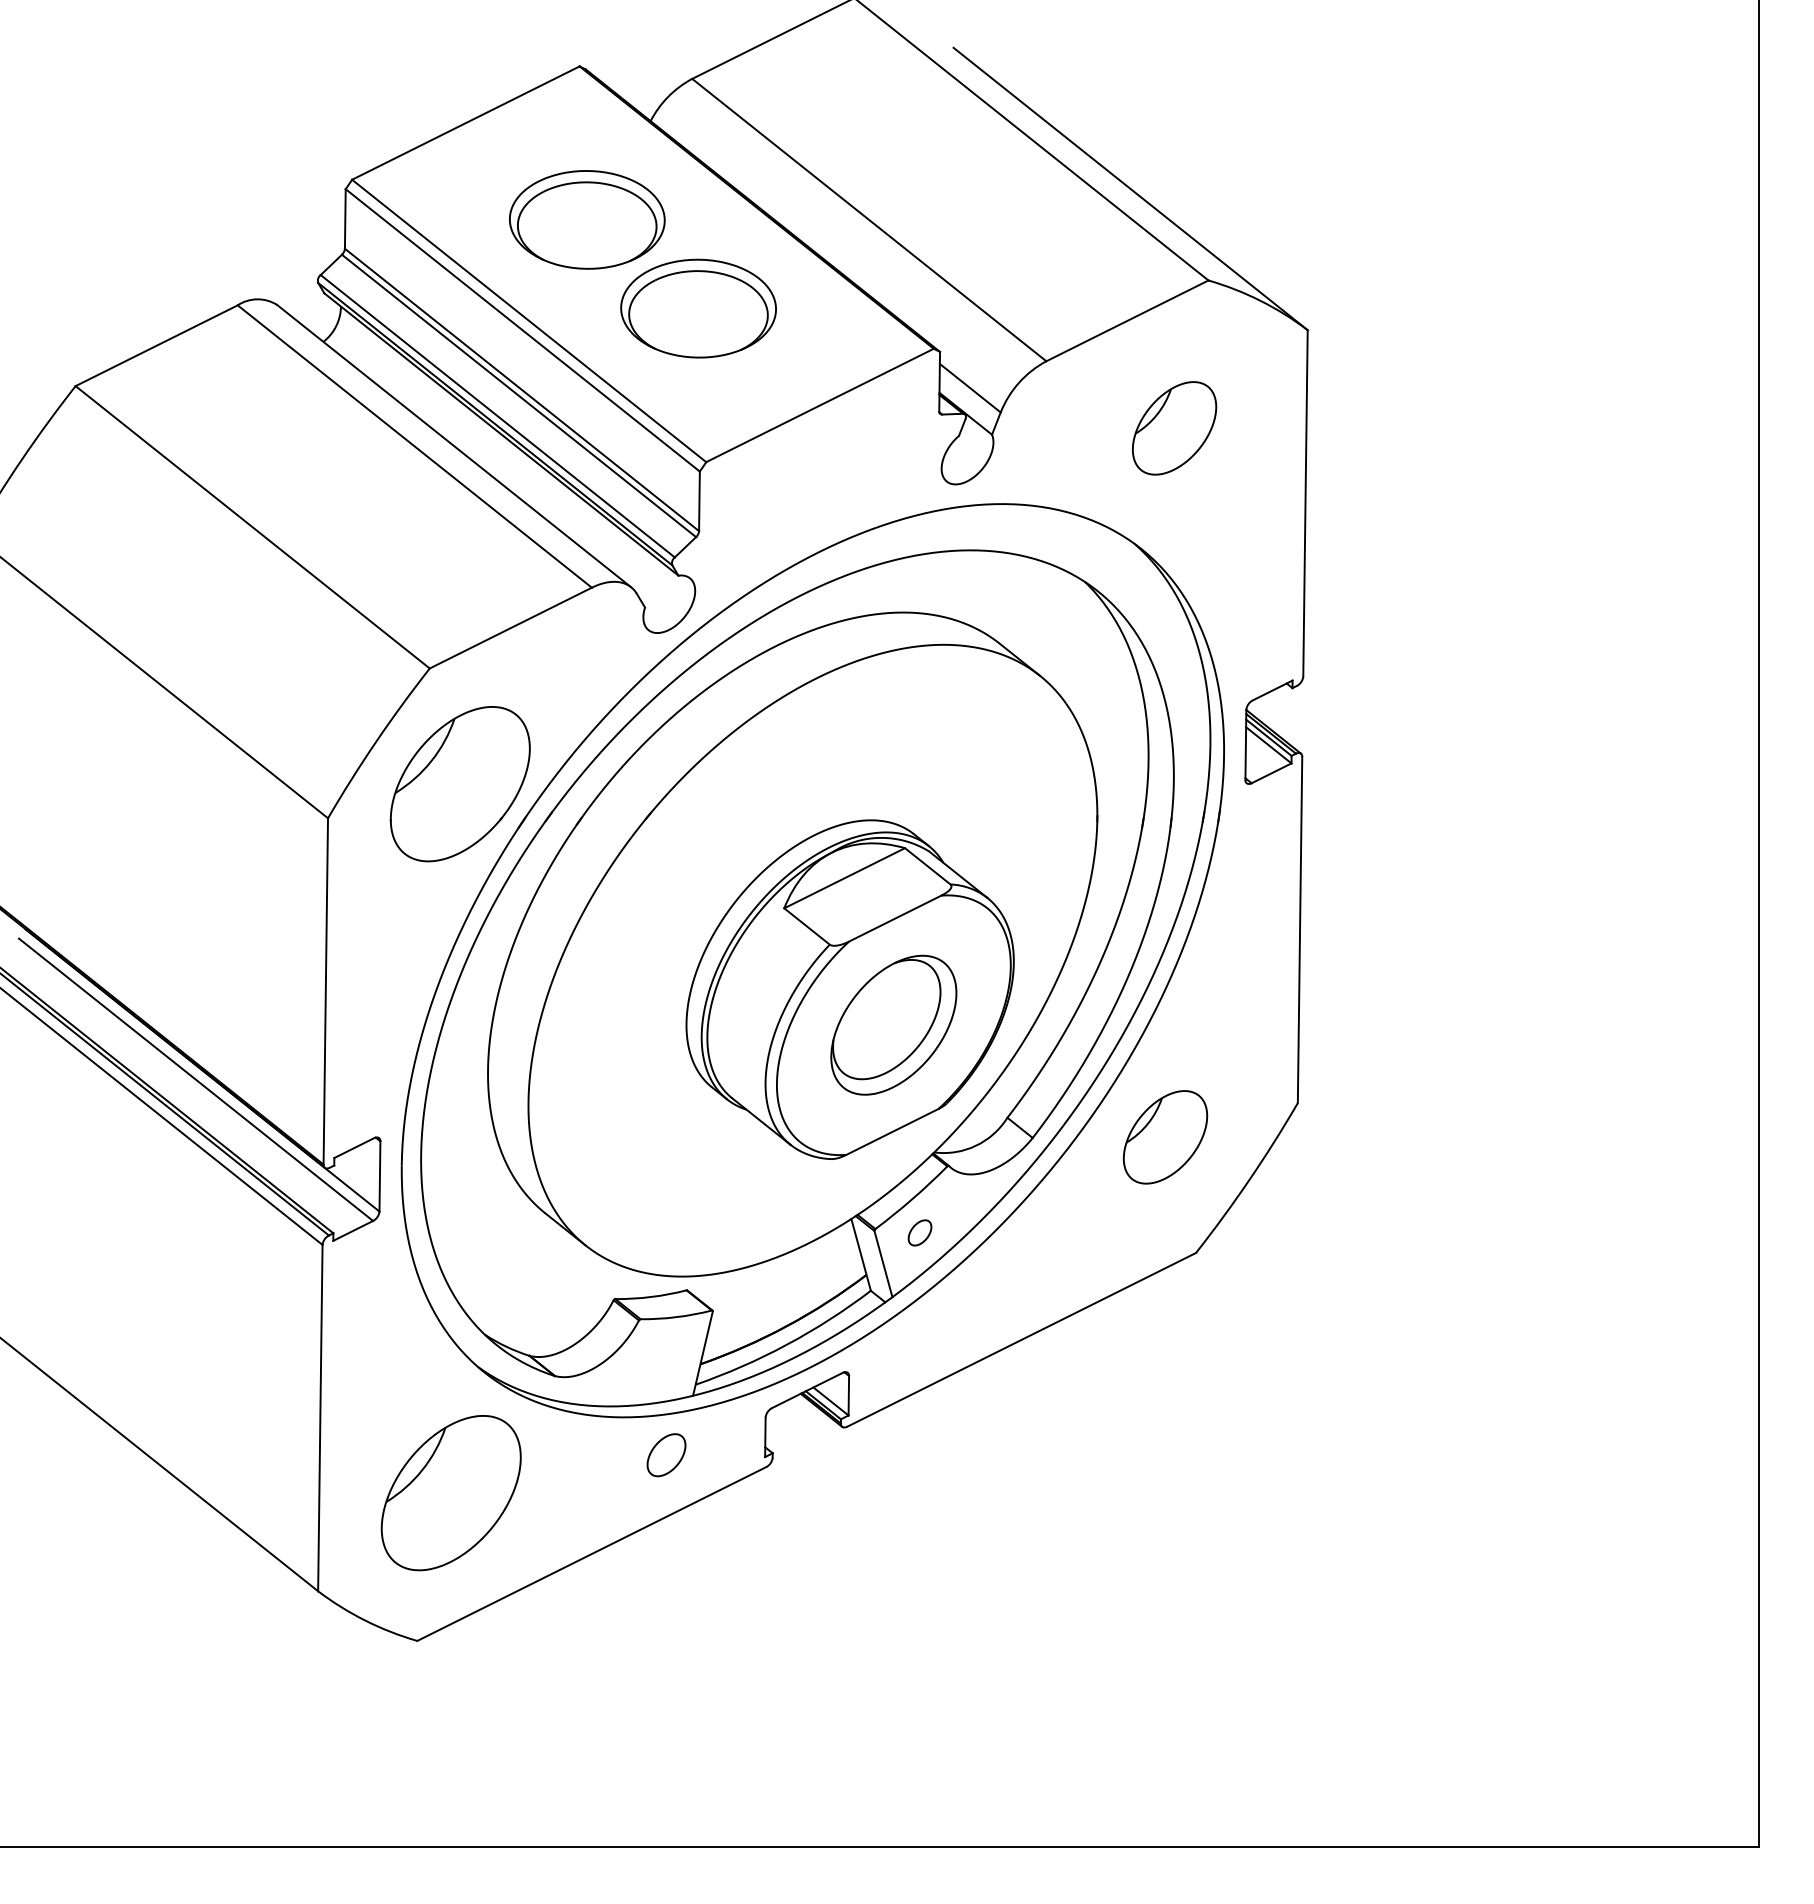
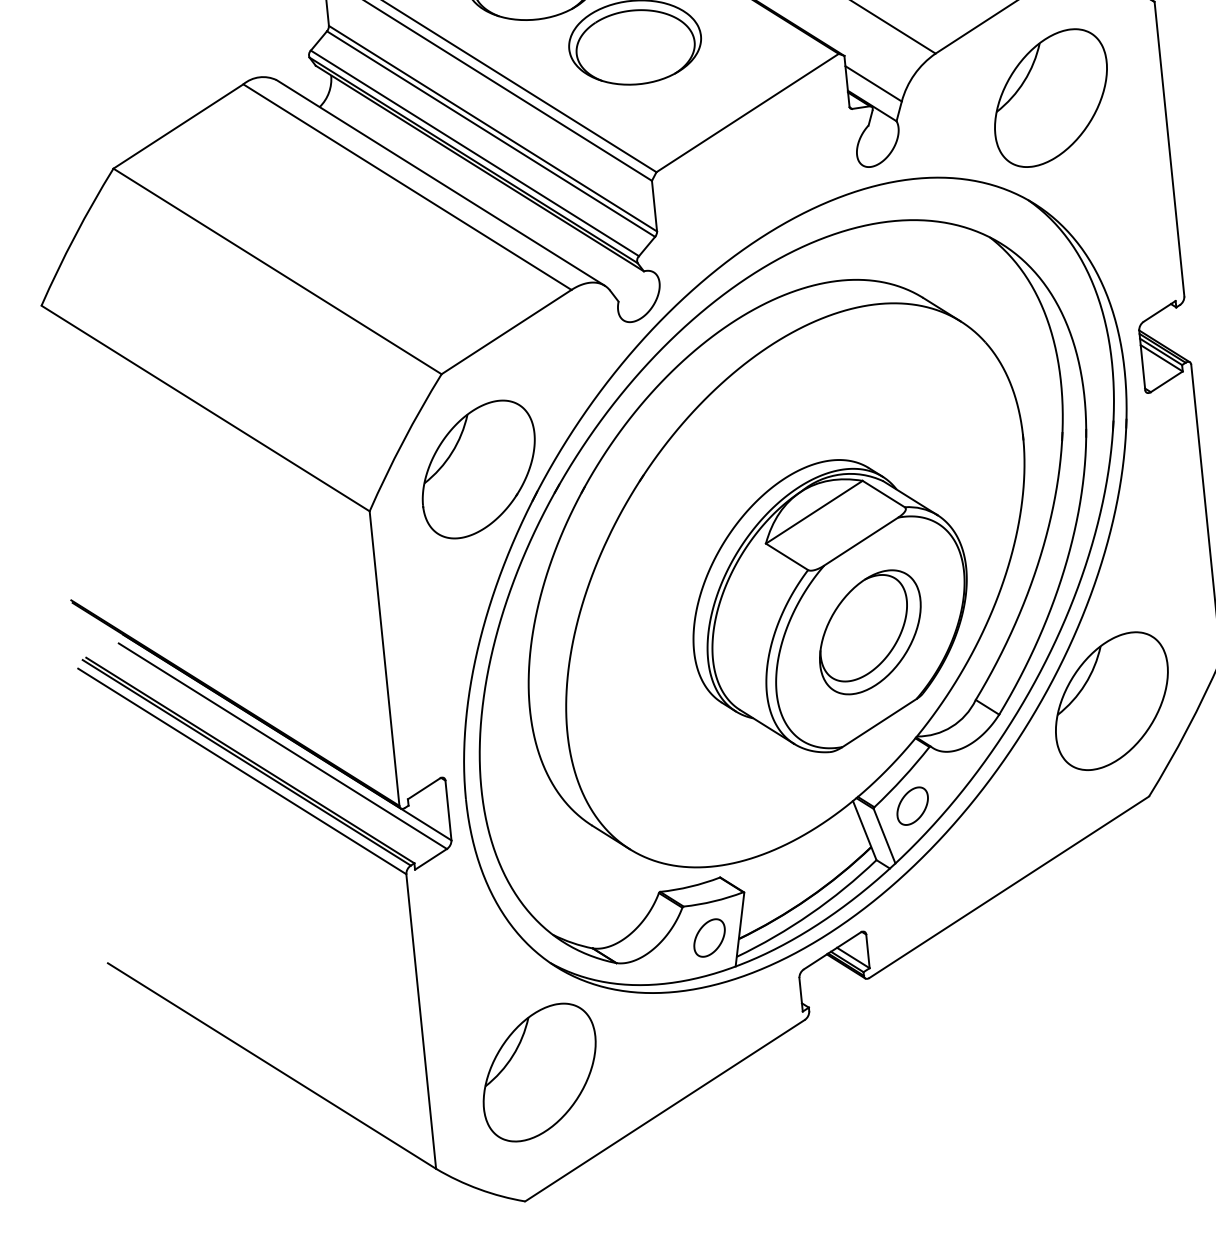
part: (1174, 428) -> (1050, 98), size x1.67
part: (1165, 1137) -> (1111, 701), size x1.67
part: (919, 1232) -> (912, 805), size x1.67
part: (666, 1455) -> (709, 938), moved

